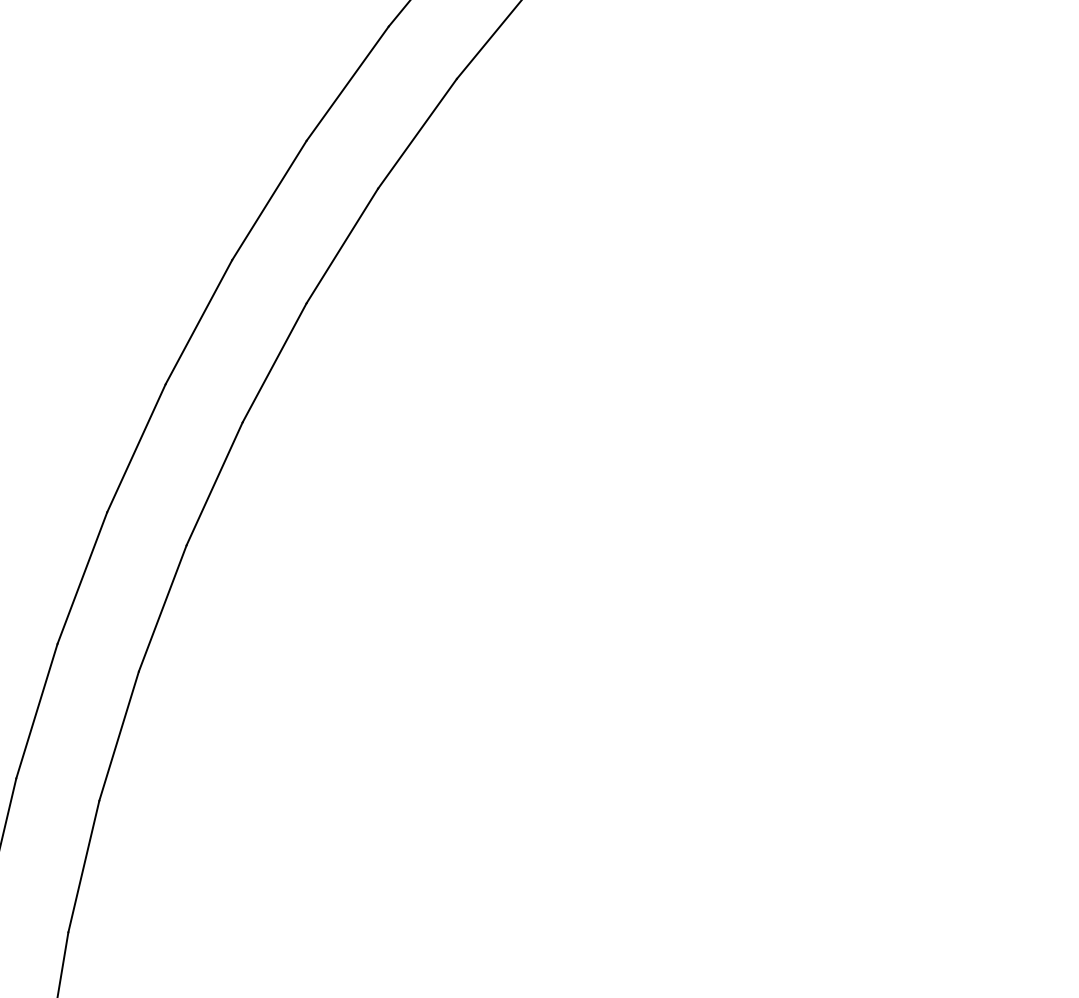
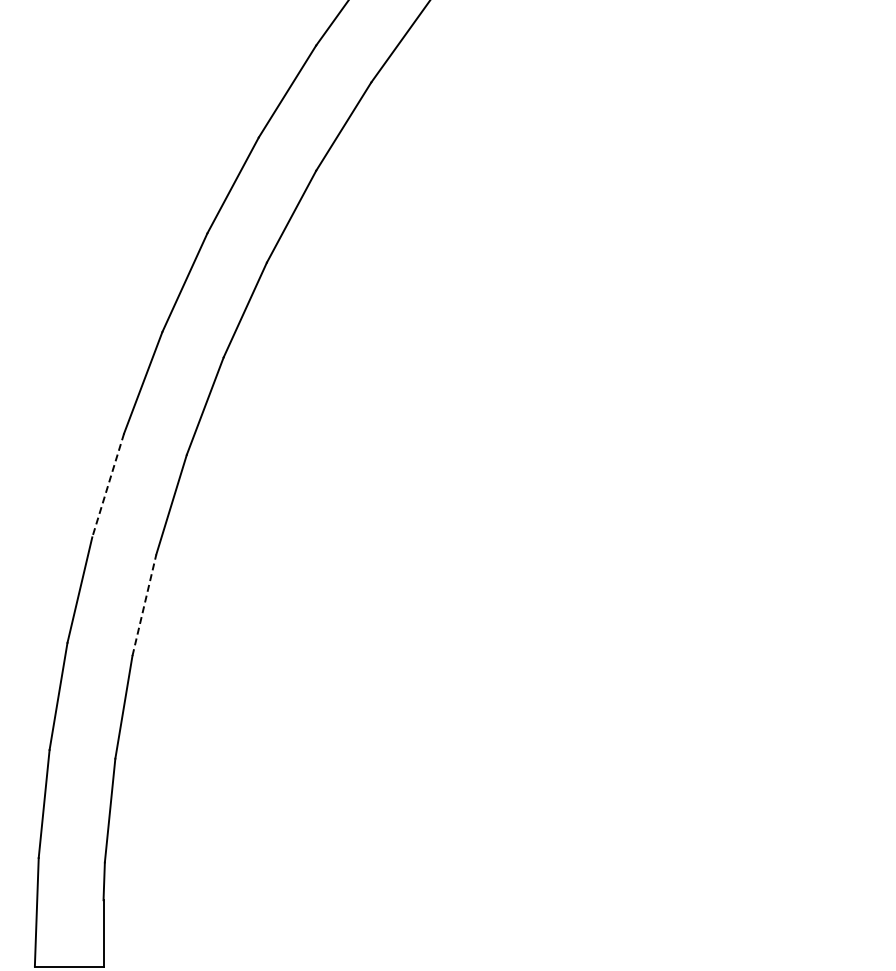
line: (37, 711) -> (108, 485), solid -> dashed
line: (84, 865) -> (144, 604), solid -> dashed

